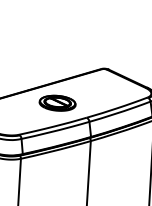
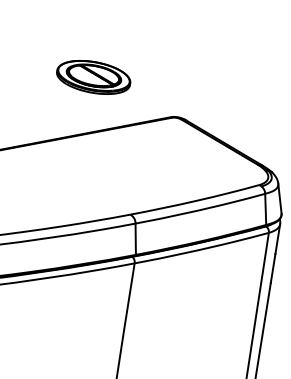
part: (57, 102) -> (93, 75), moved

